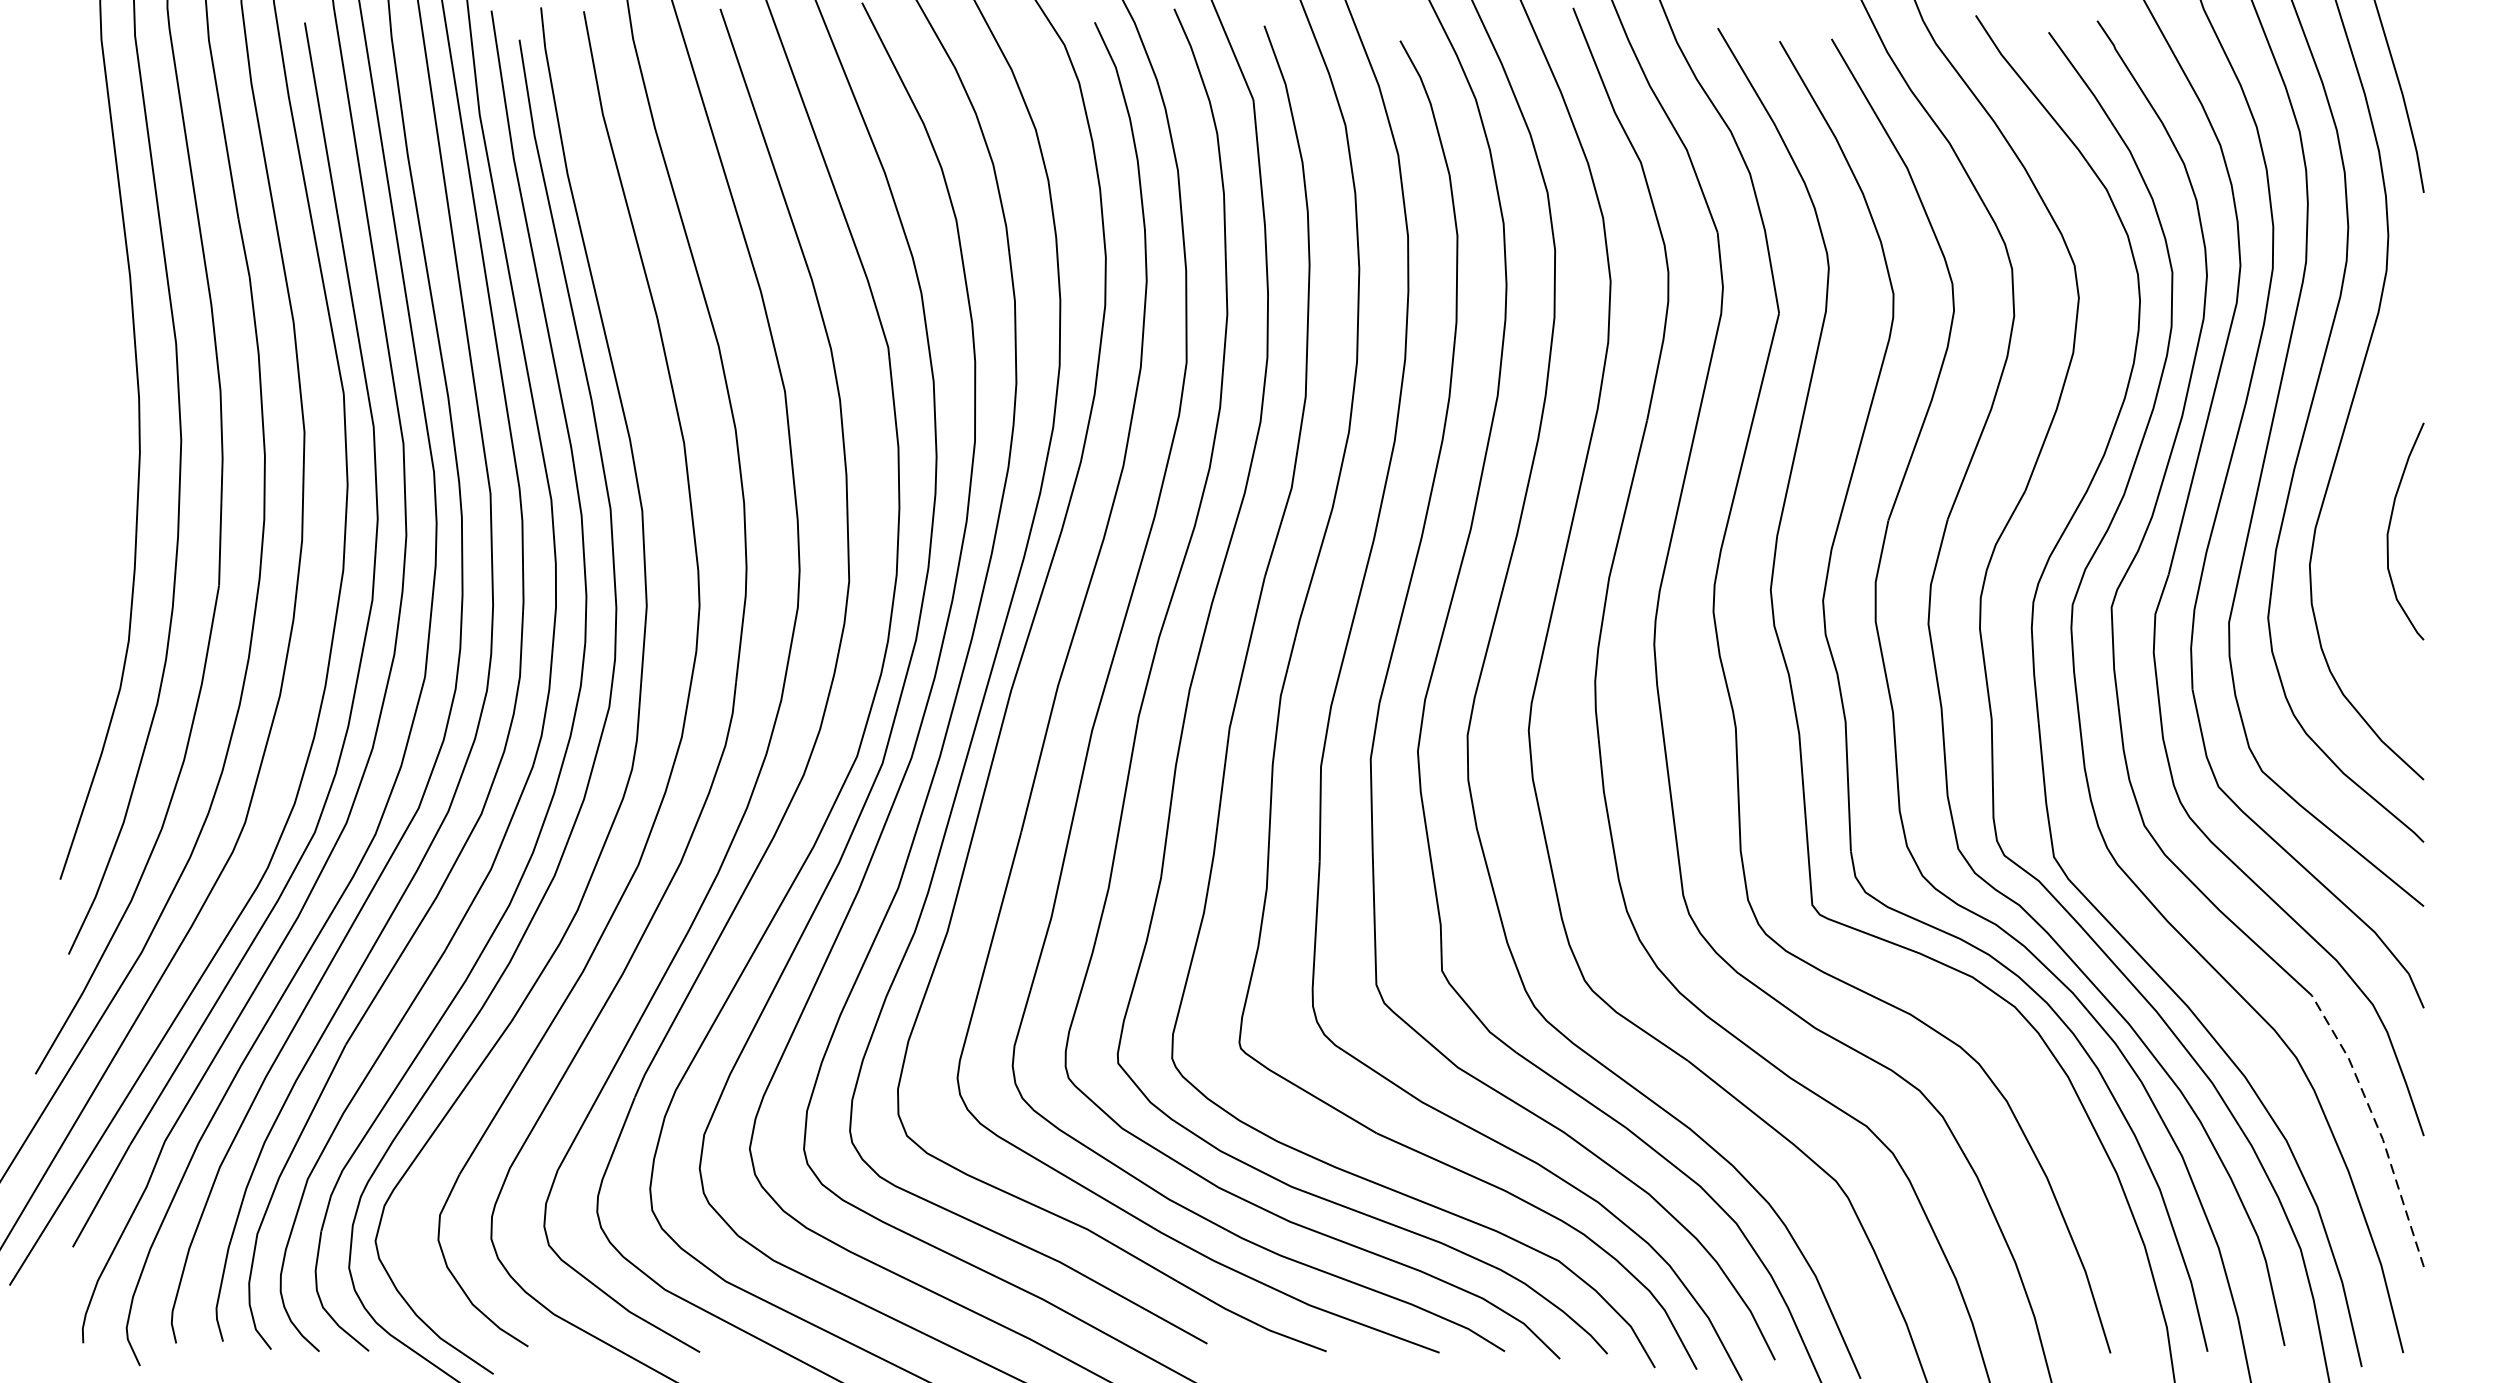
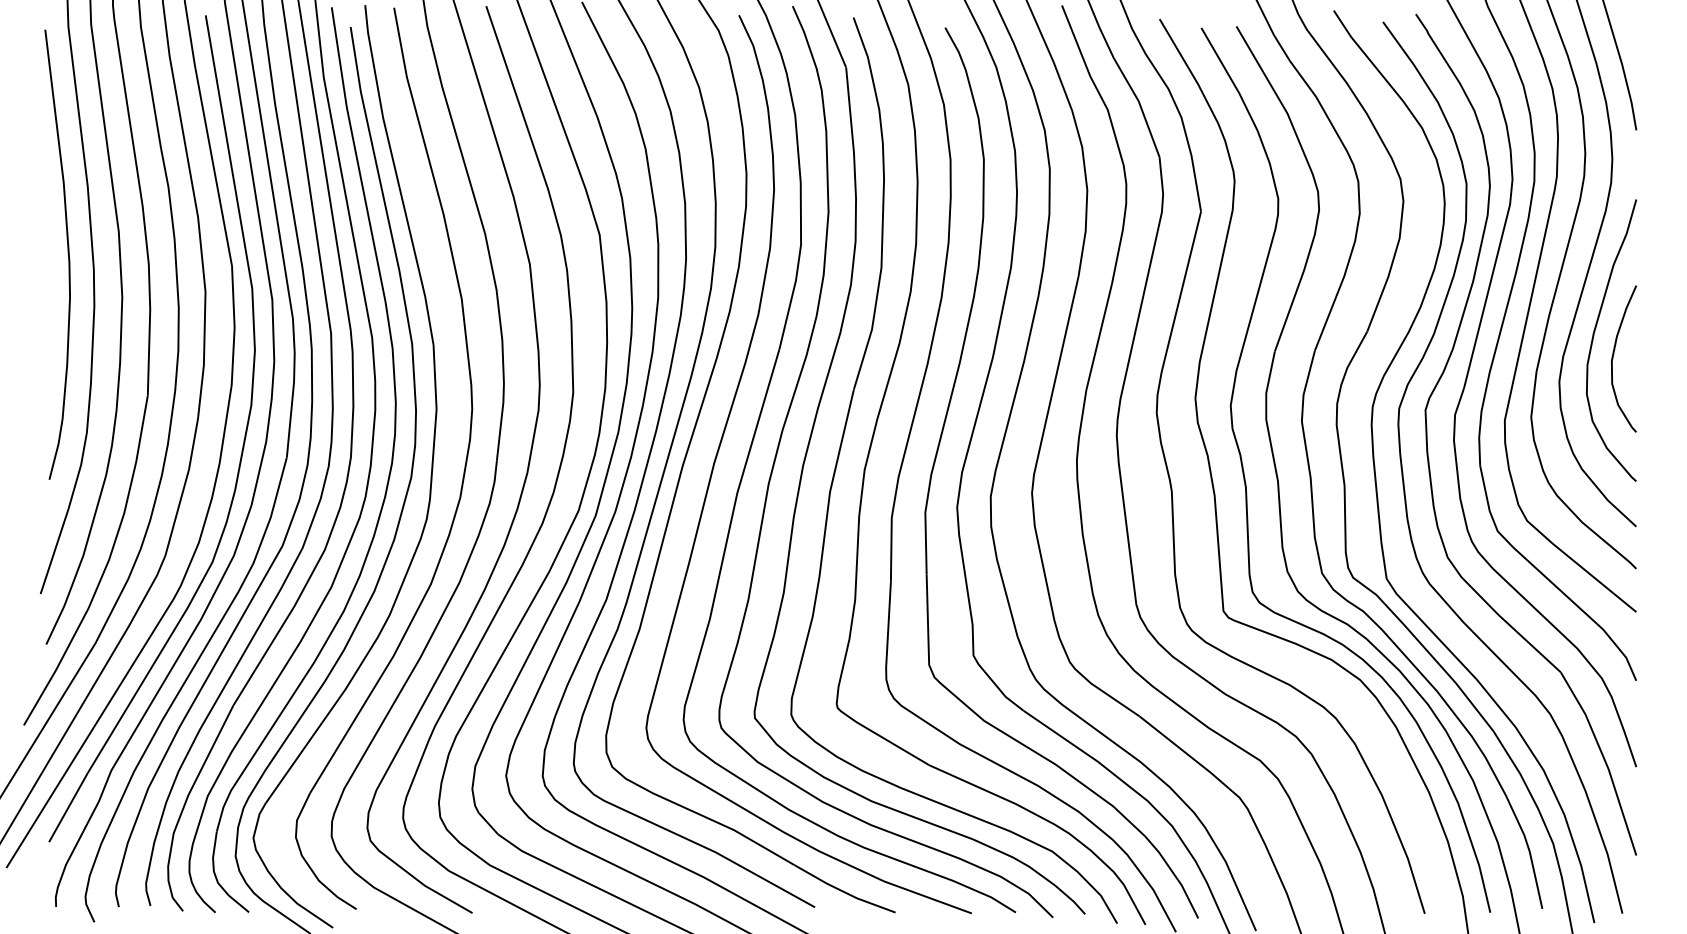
curve: (100, 375) -> (67, 253), added
curve: (2361, 498) -> (1594, 336), added
line: (2378, 1127) -> (1605, 761), dashed -> solid

